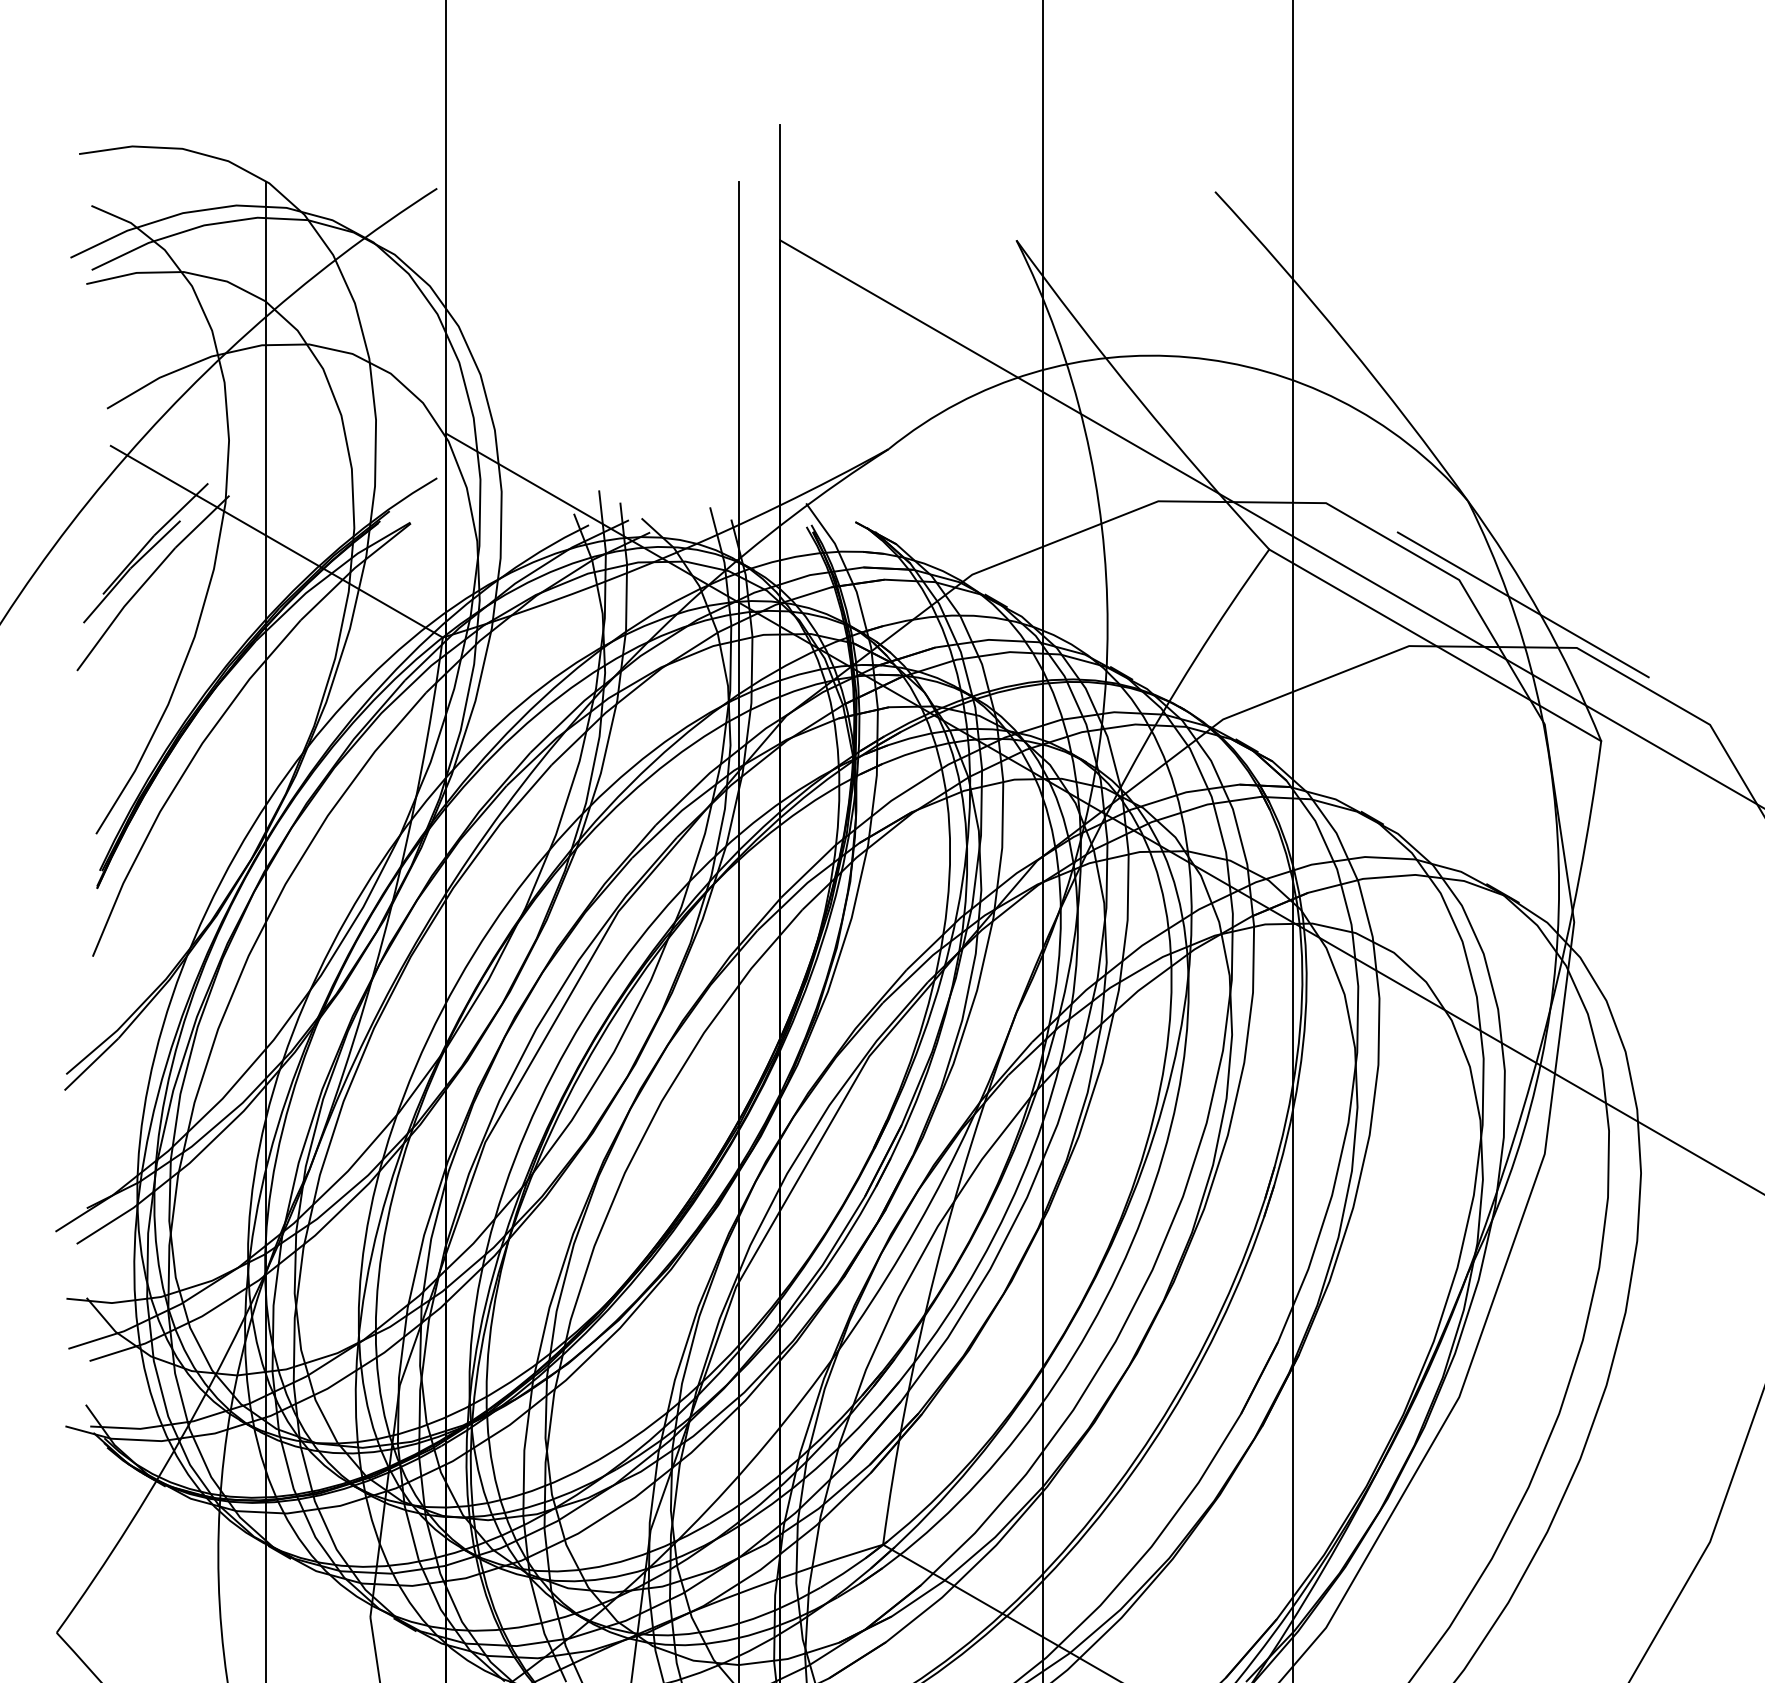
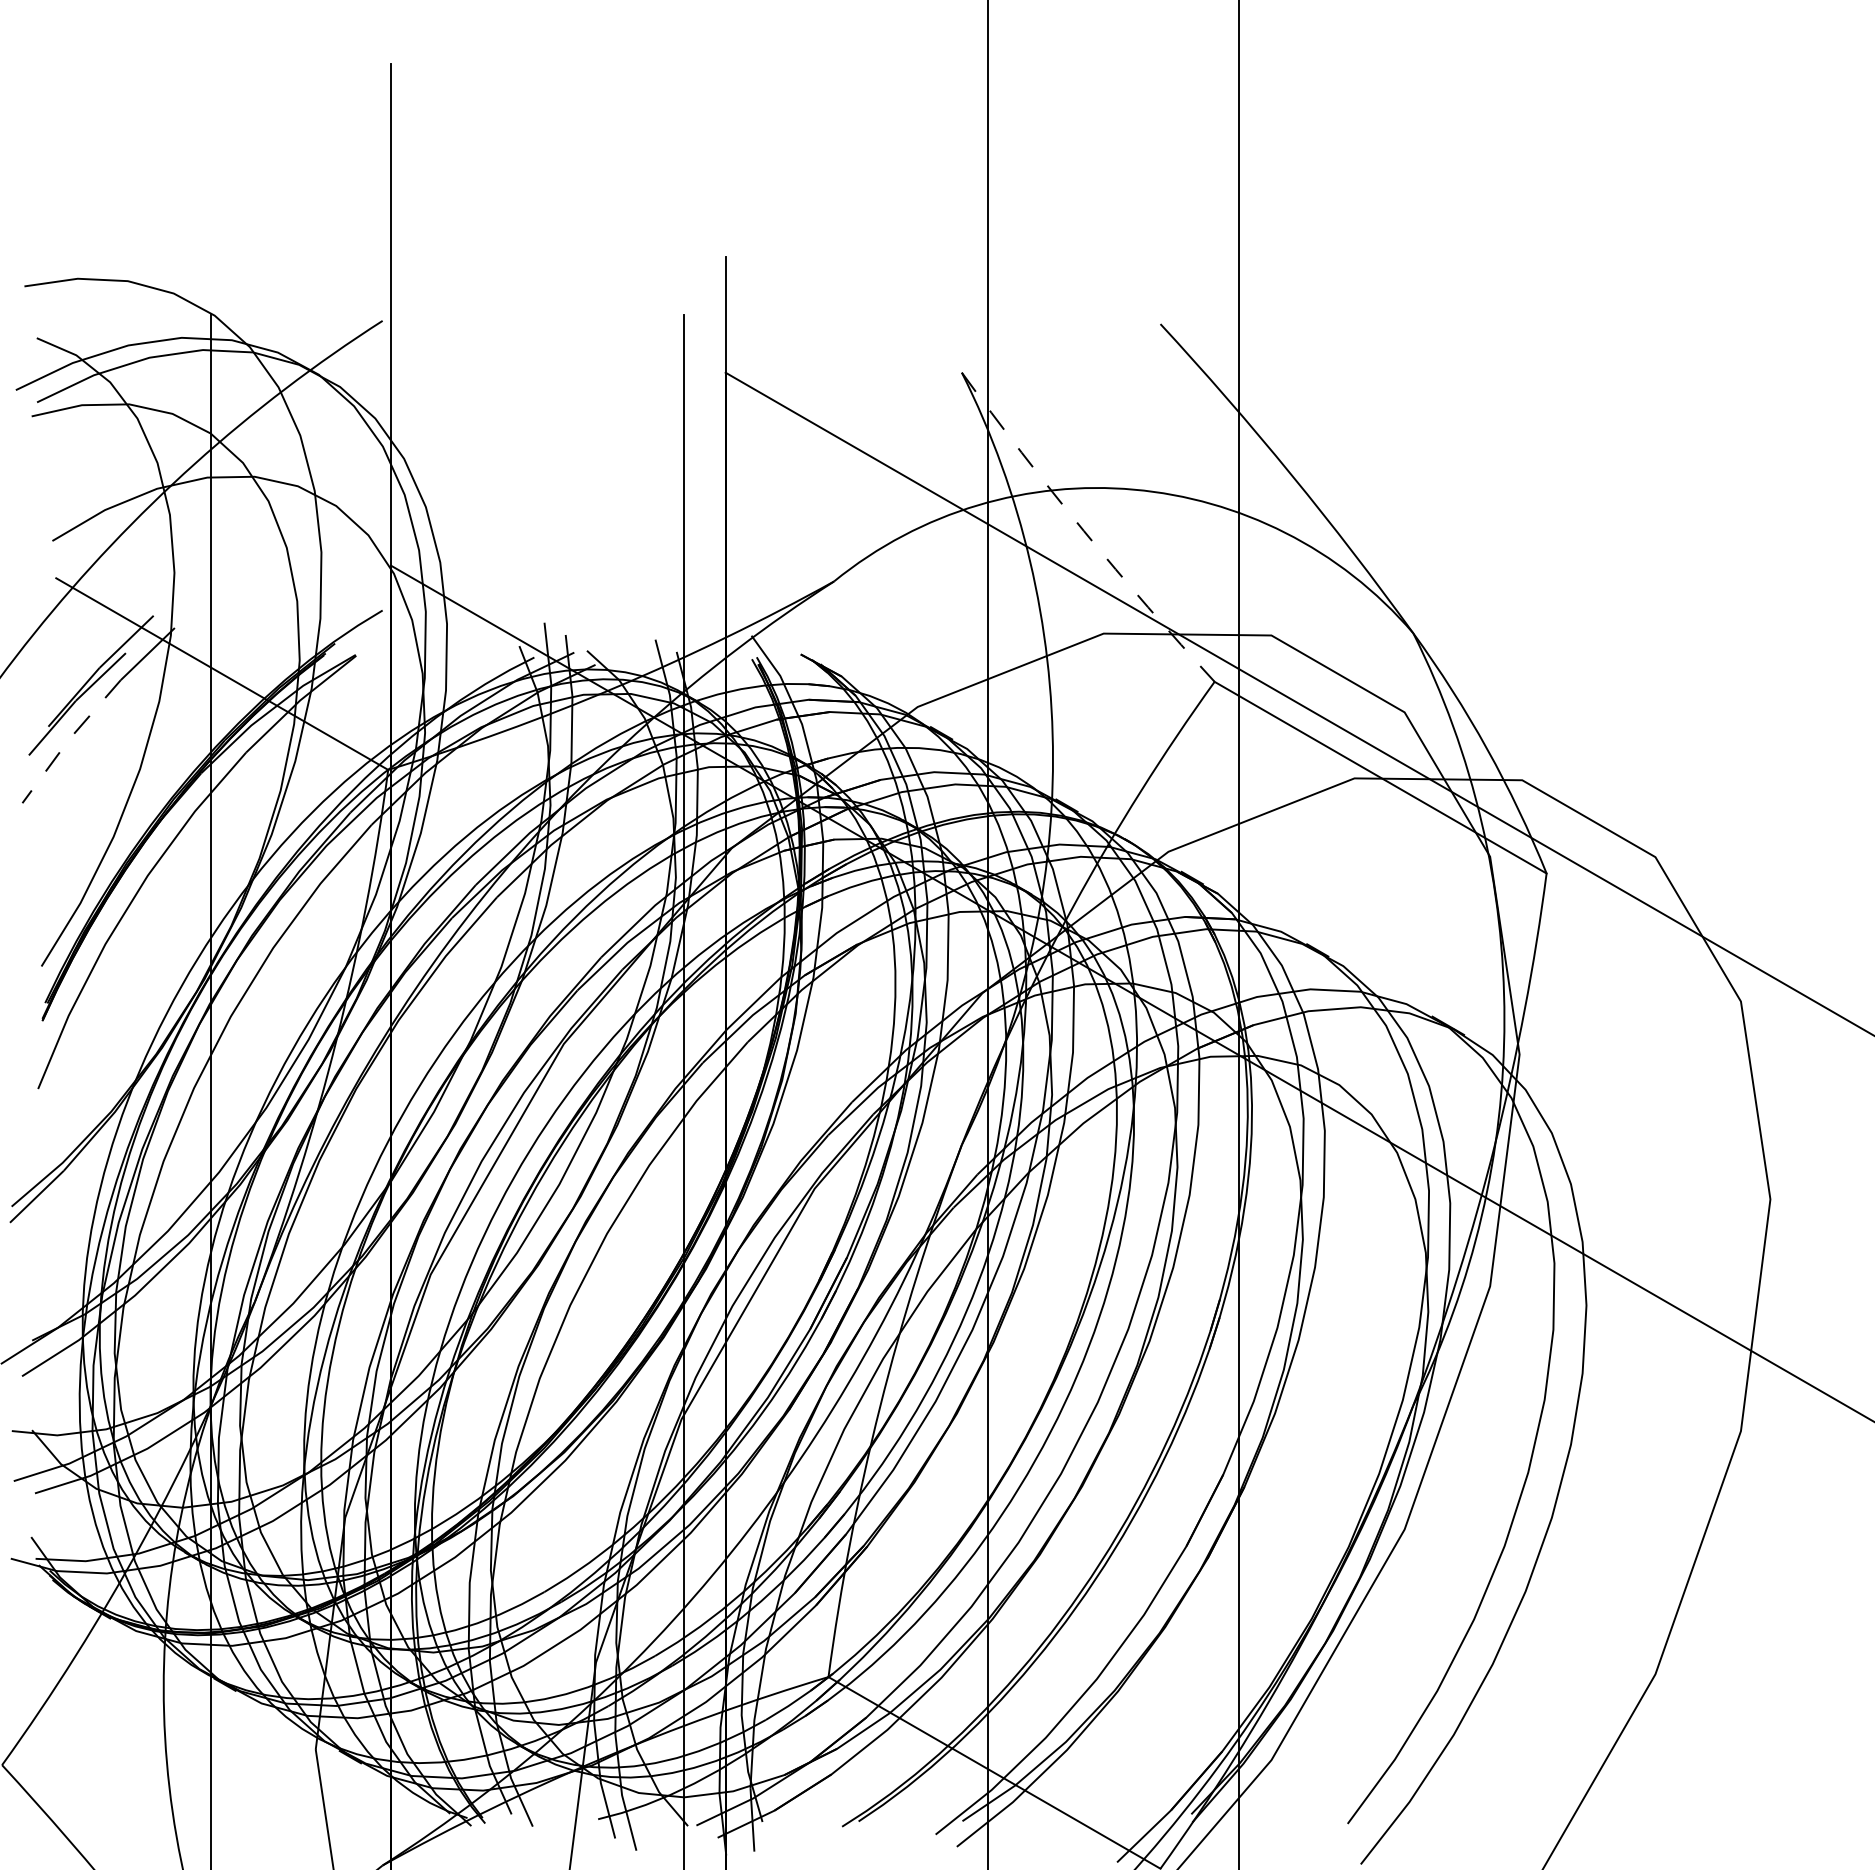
arc: (1138, 398) -> (1083, 530), solid -> dashed
line: (1523, 604) -> (1468, 736), removed
line: (124, 607) -> (69, 739), solid -> dashed

